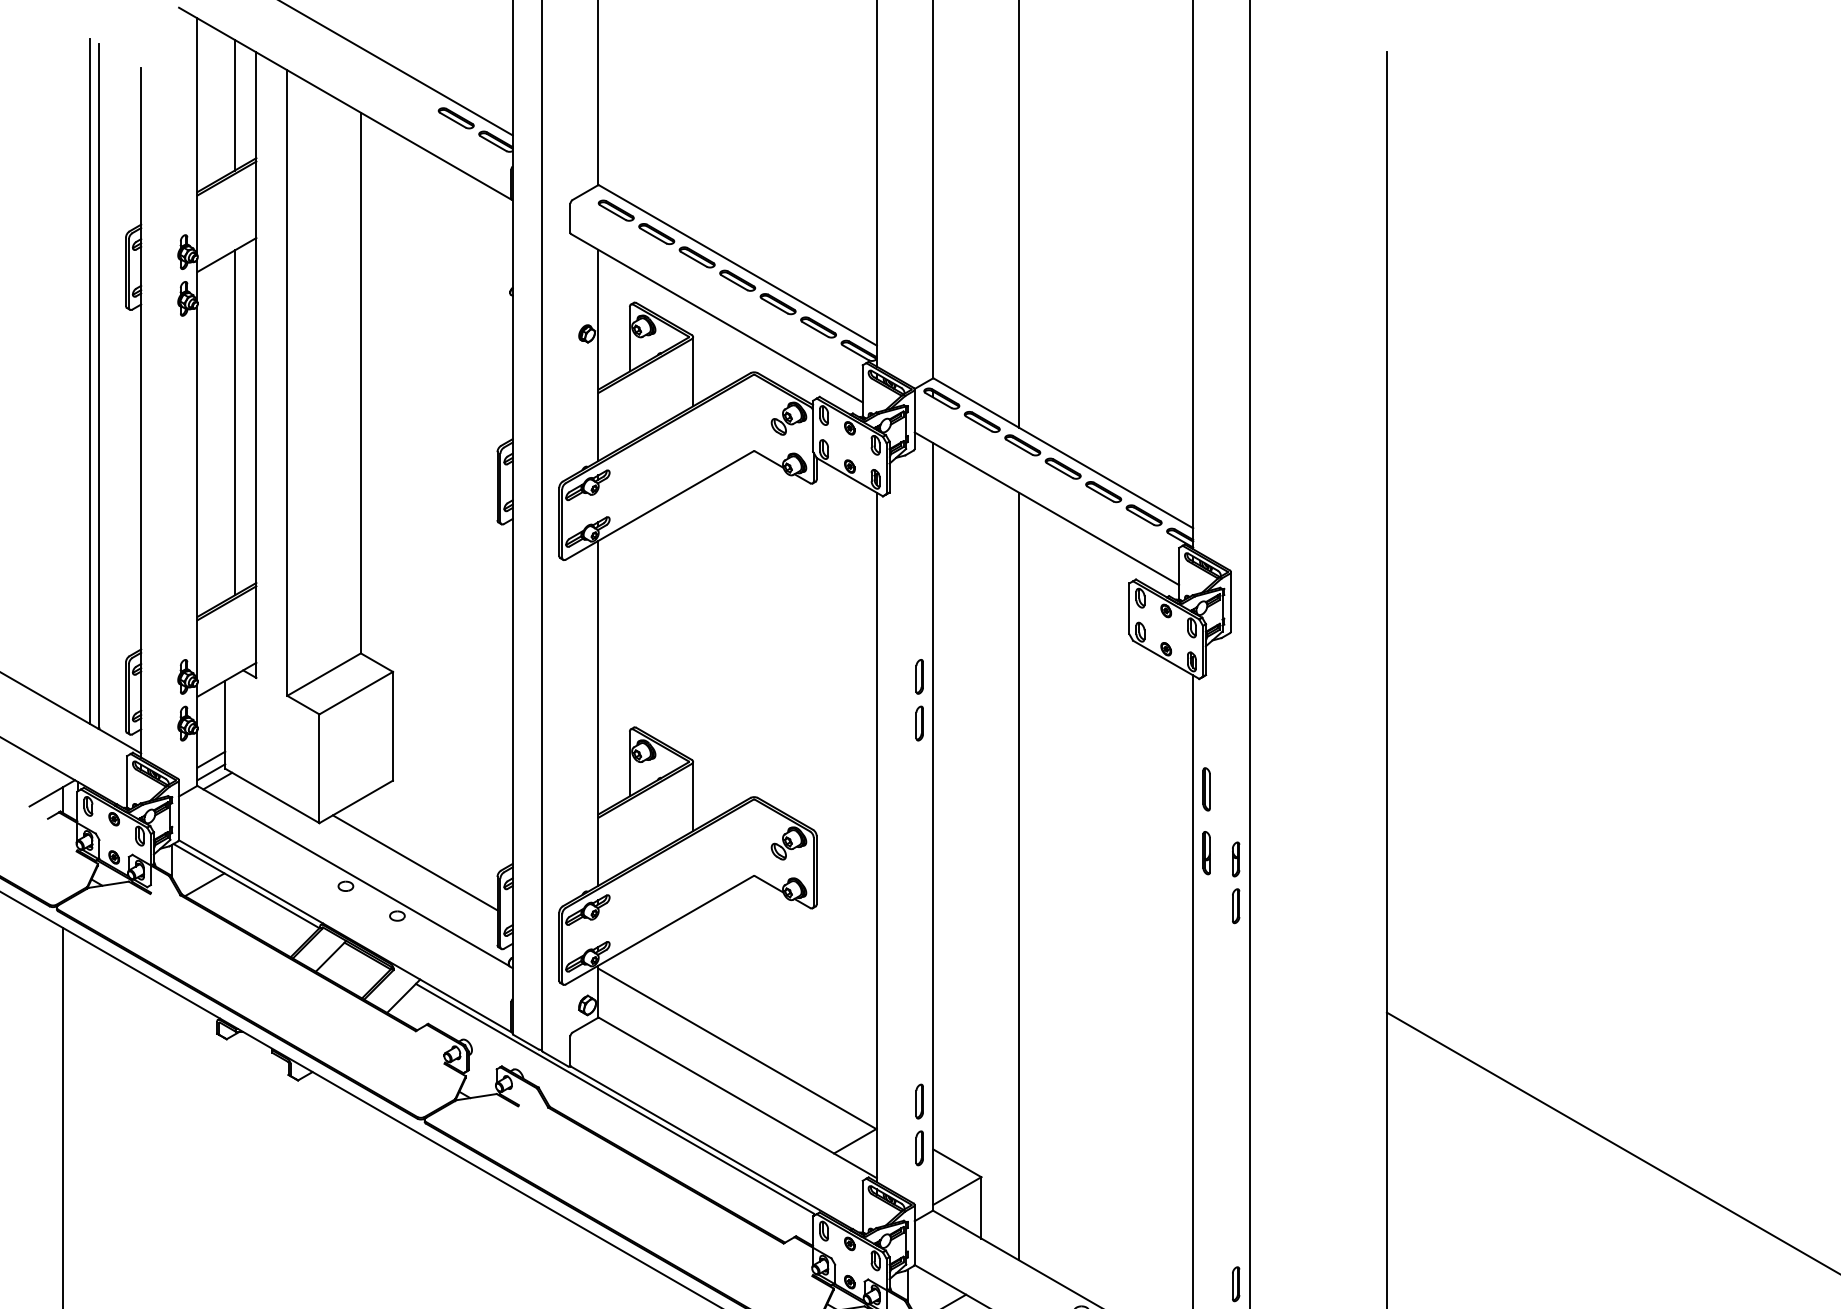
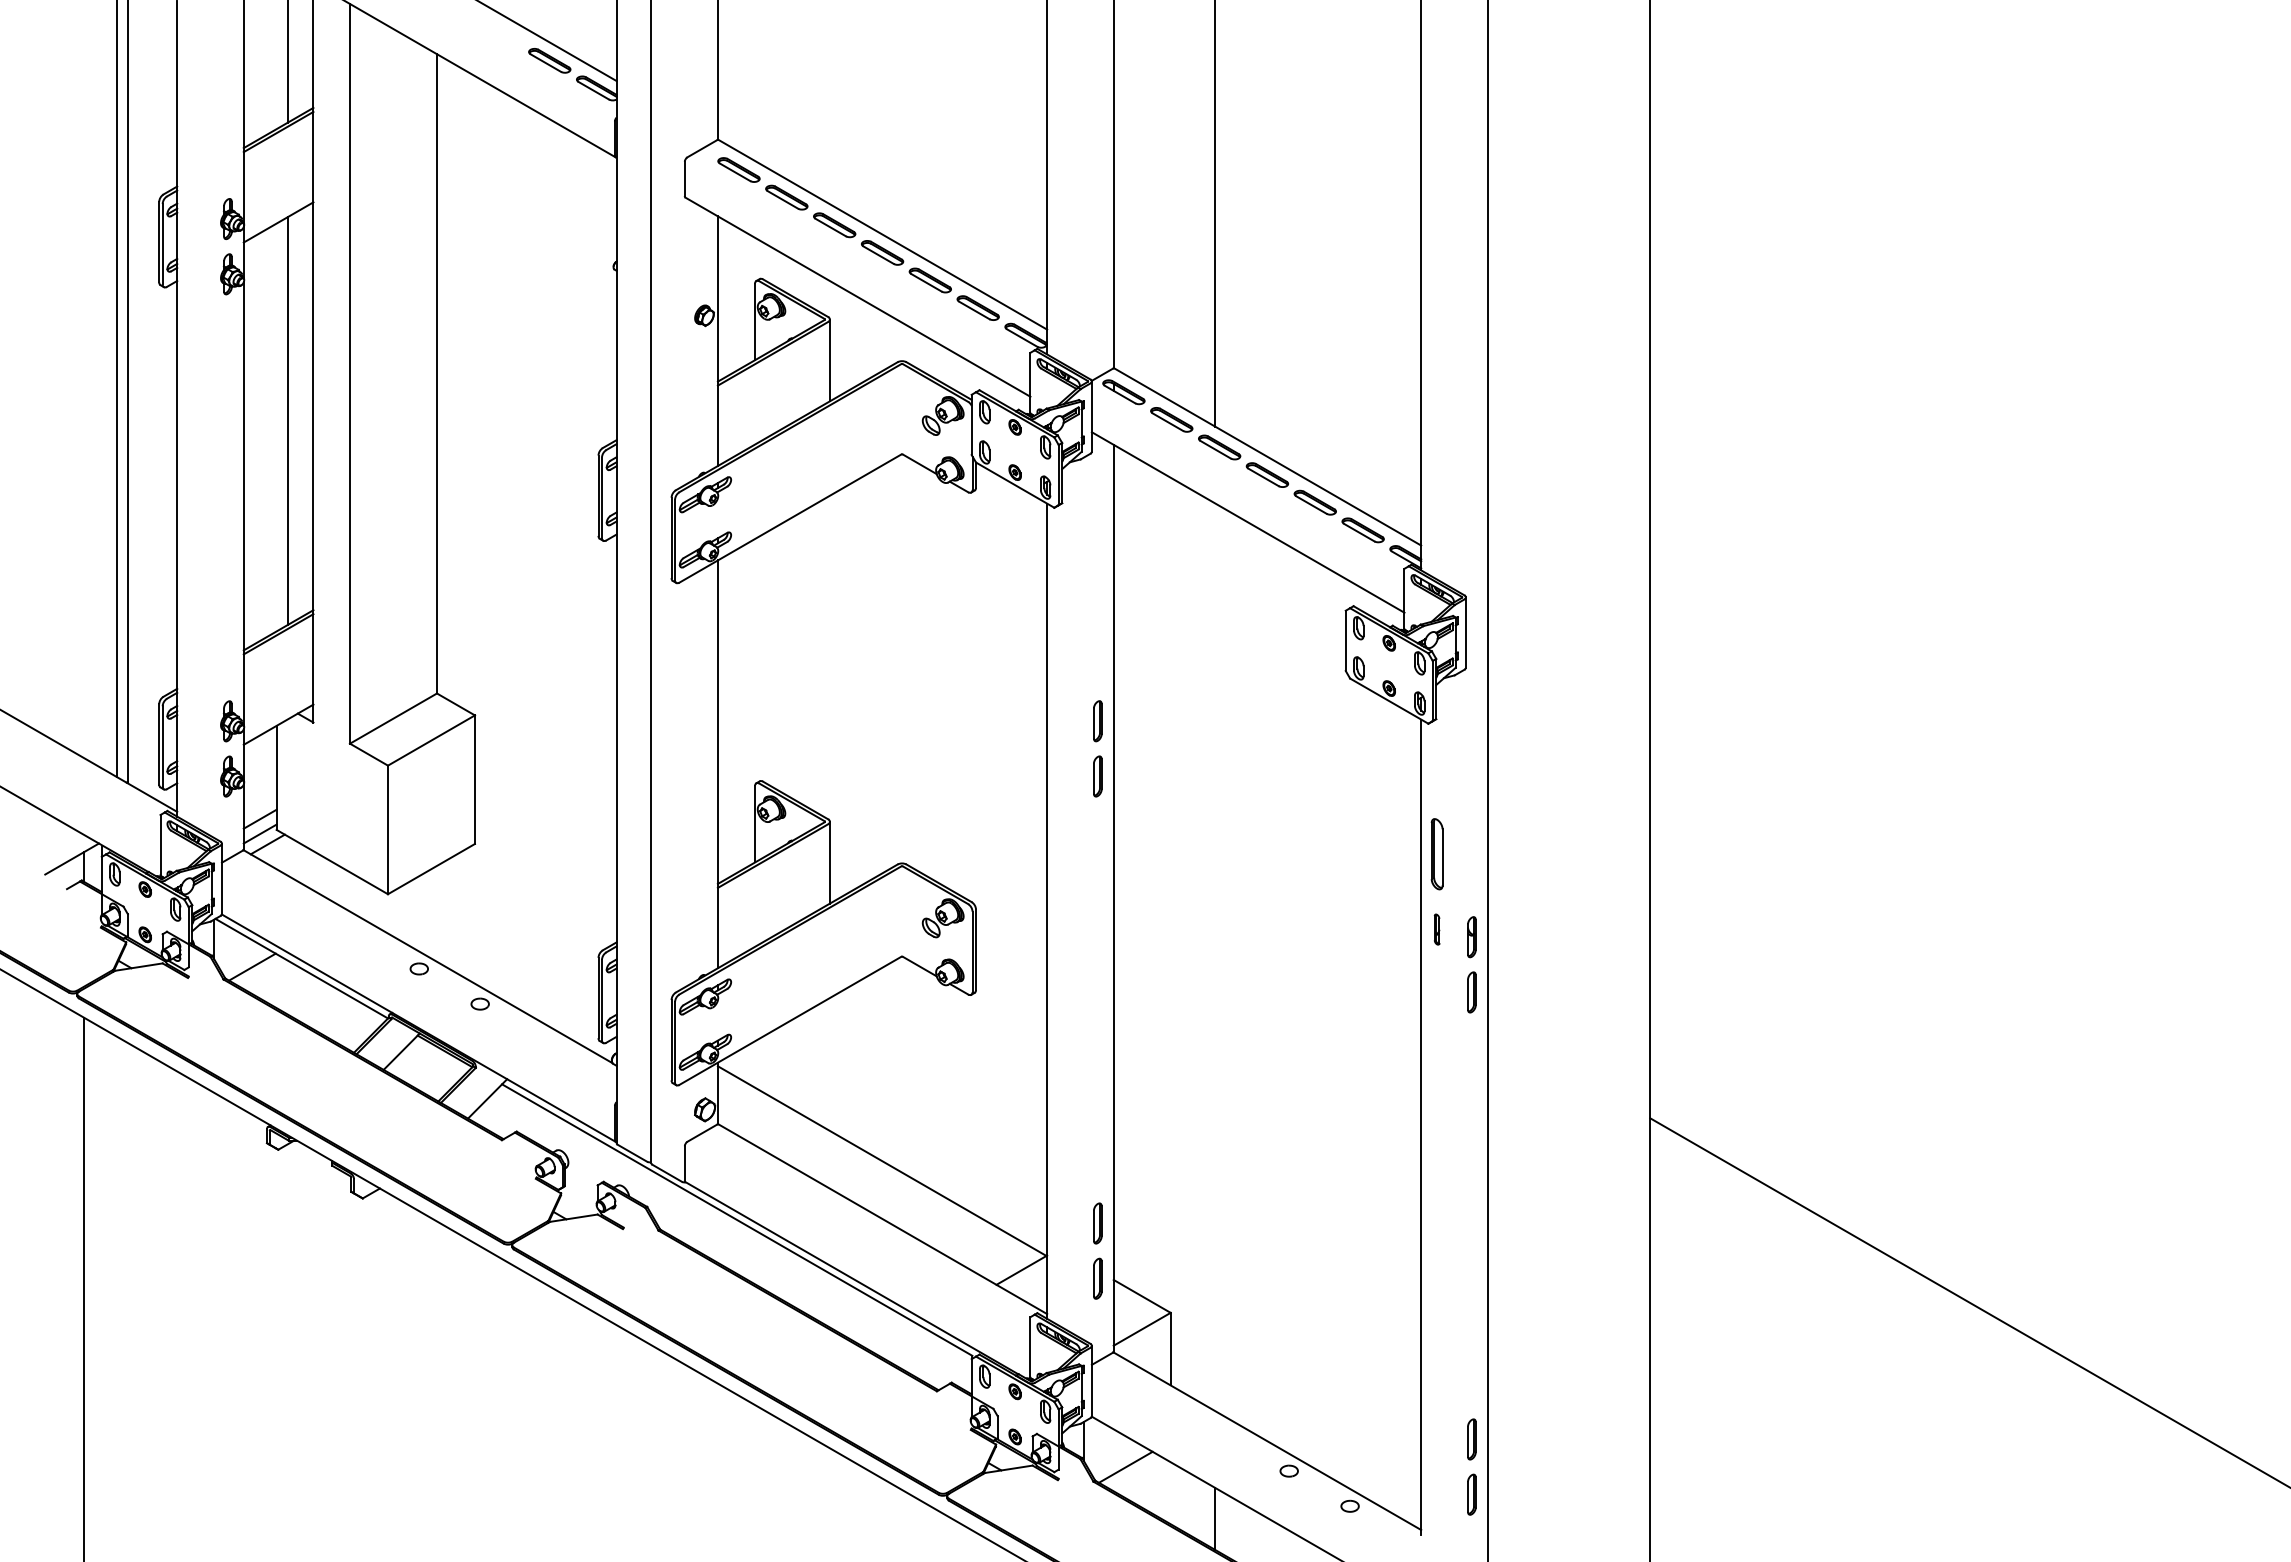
part: (1206, 789) -> (1436, 854), size x1.4
part: (1206, 852) -> (1436, 929), size x0.6
line: (414, 863) -> (500, 941), removed
line: (1019, 876) -> (1215, 957), removed

